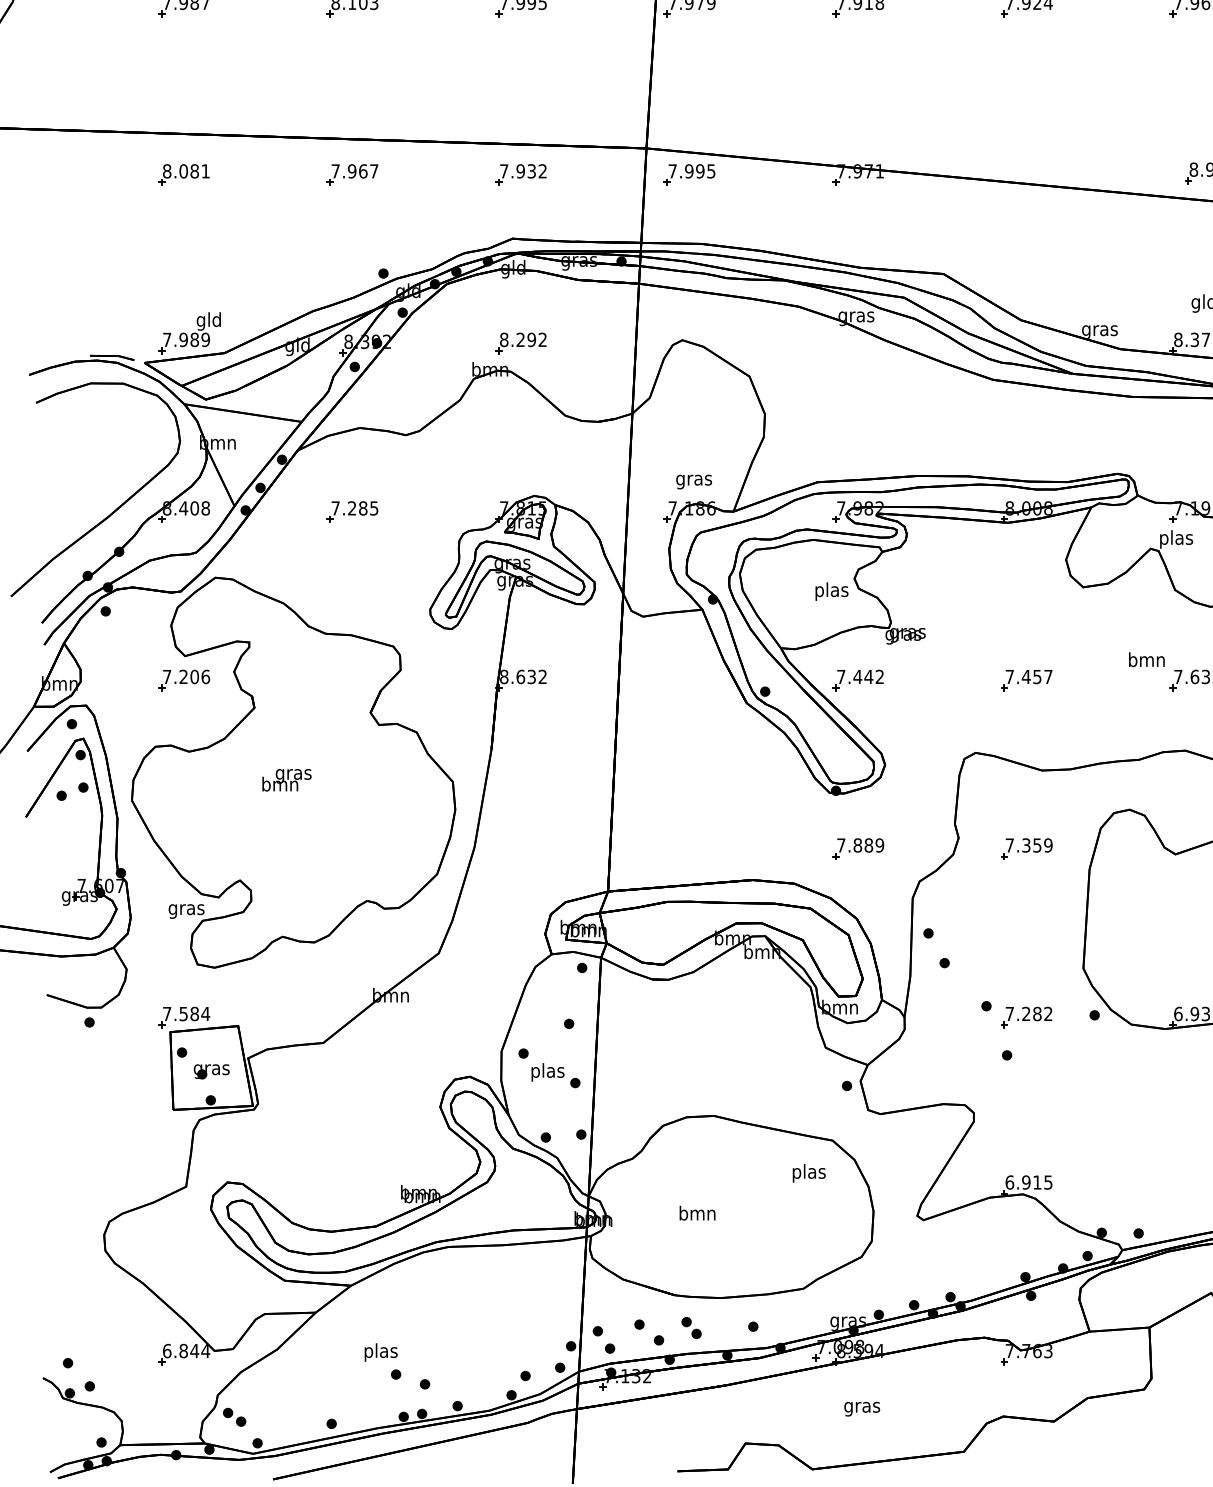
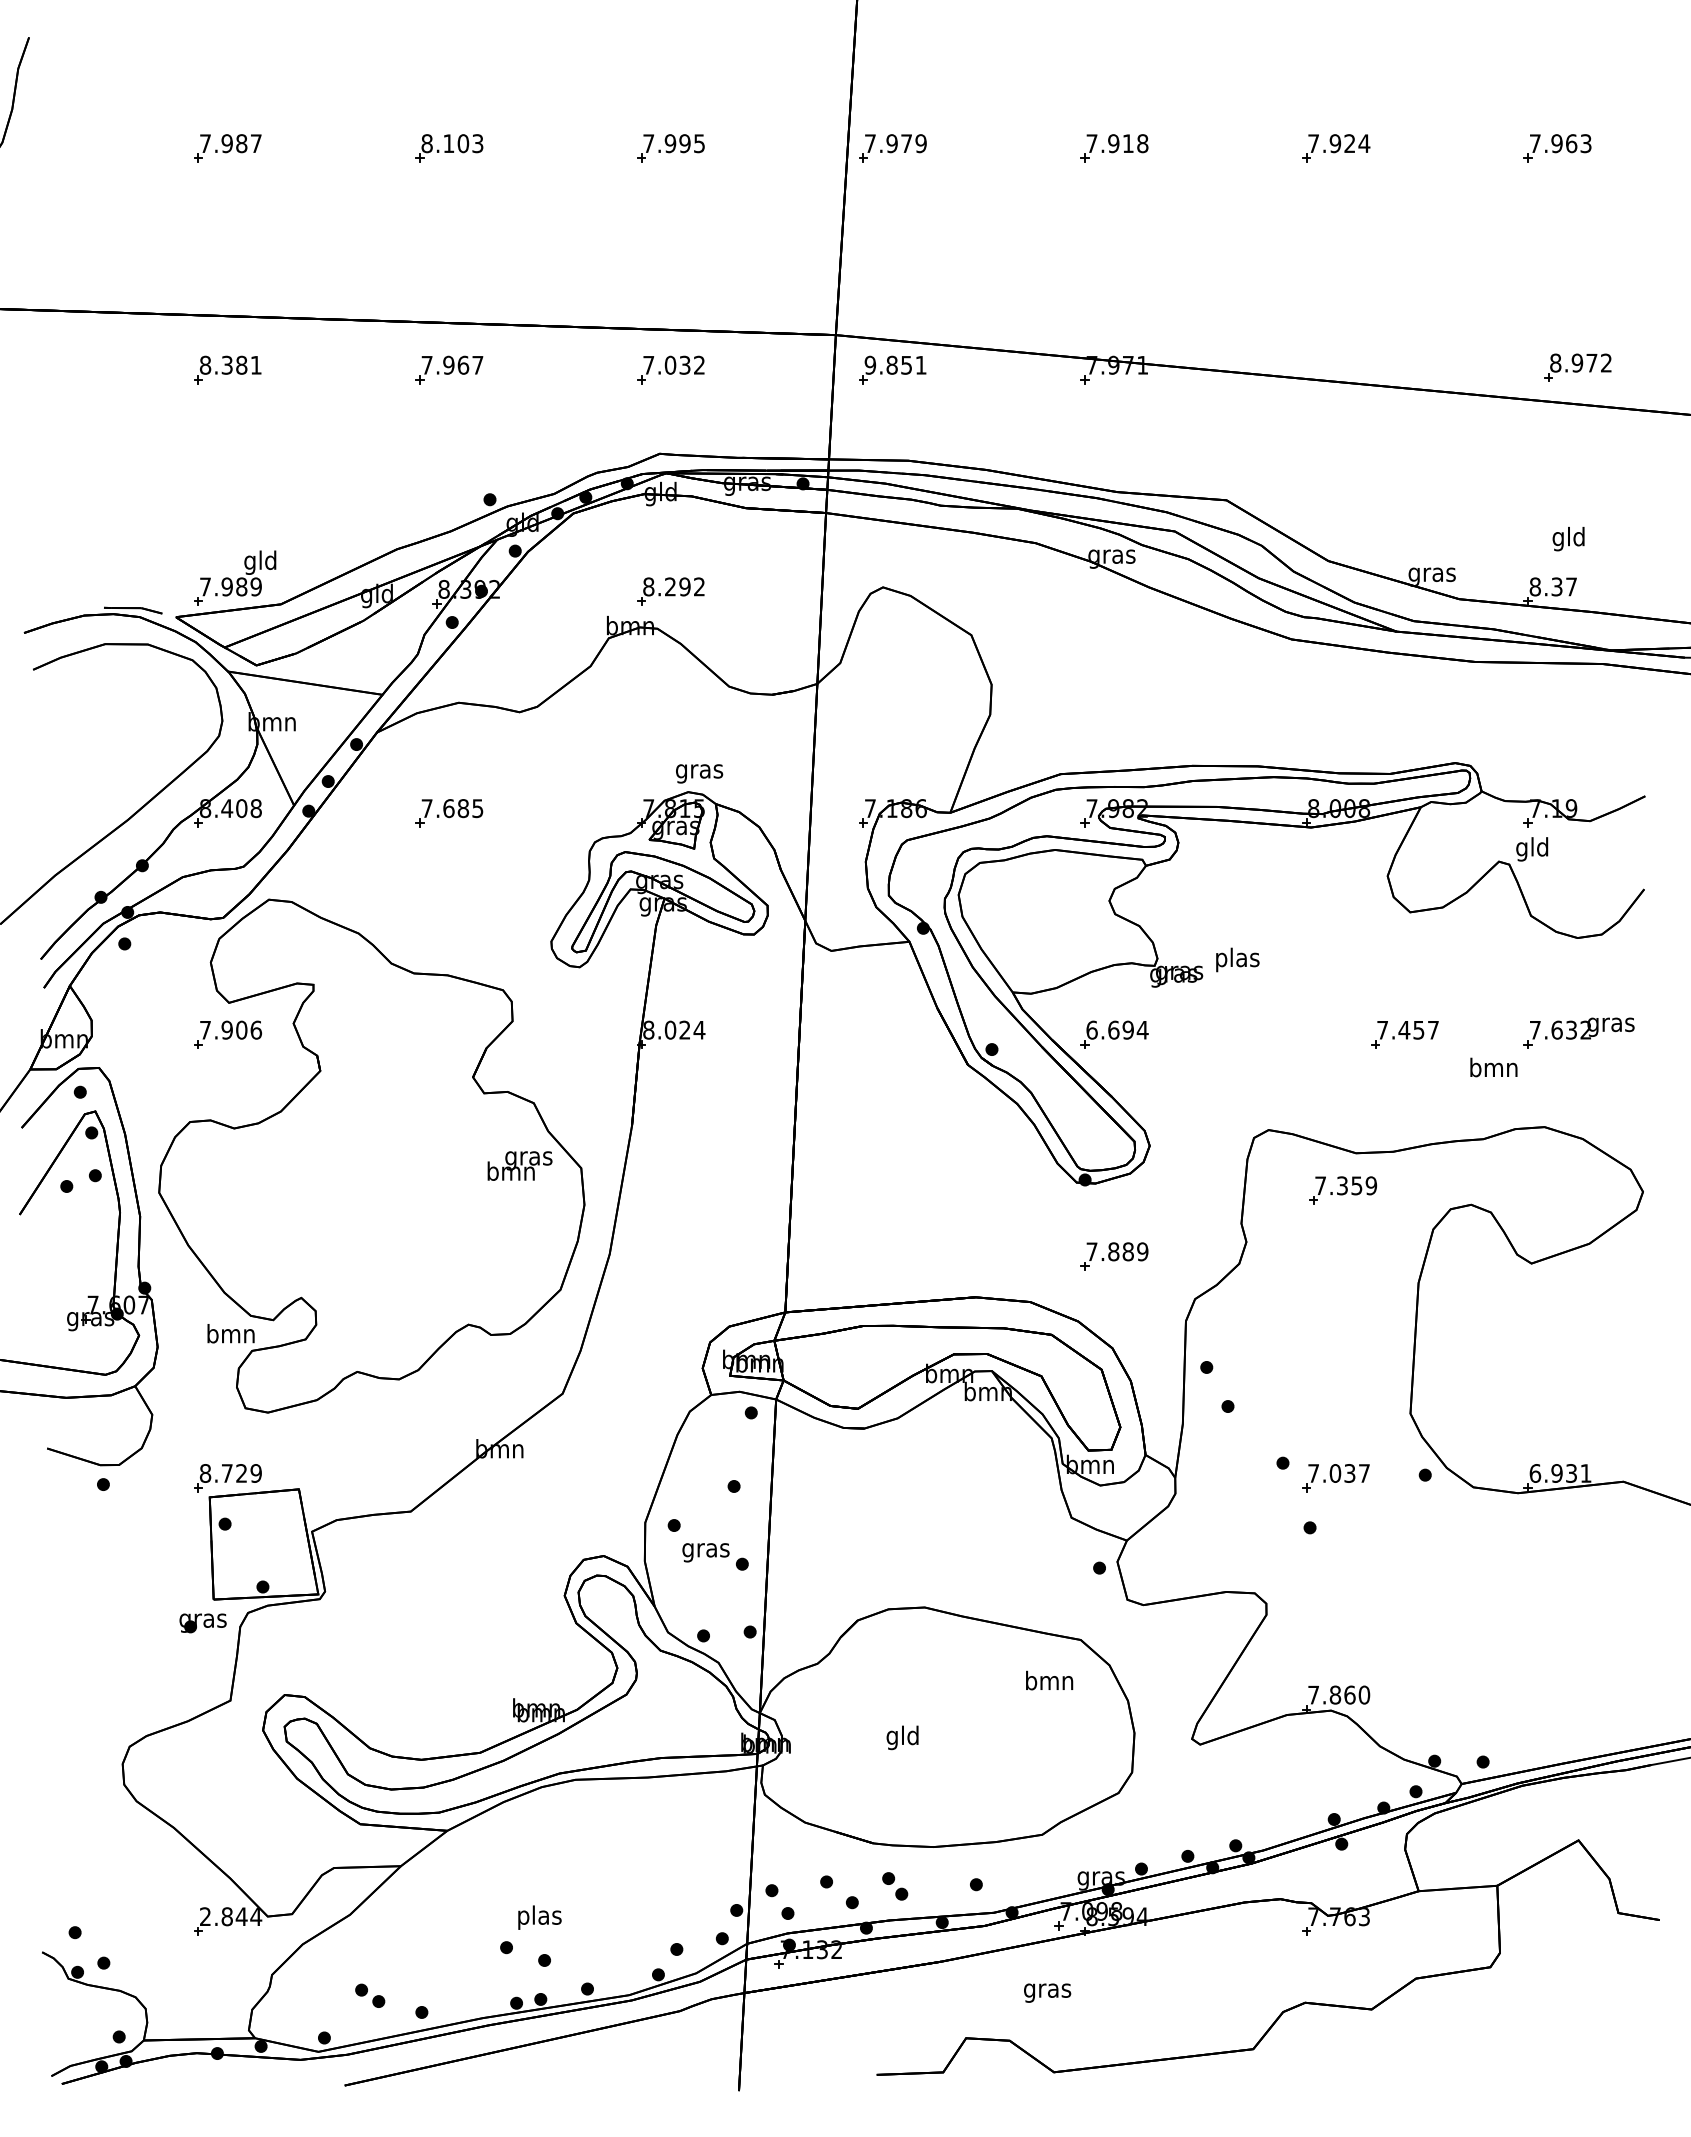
text: (183, 170) -> (226, 364), 8.081 -> 8.381
text: (691, 170) -> (895, 364), 7.995 -> 9.851
text: (520, 171) -> (670, 365), 7.932 -> 7.032
text: (694, 481) -> (699, 773), moved
text: (351, 508) -> (448, 808), 7.285 -> 7.685
text: (1176, 539) -> (1532, 849), plas -> gld
text: (831, 591) -> (1237, 959), moved
text: (1146, 659) -> (1493, 1067), moved
text: (183, 676) -> (226, 1029), 7.206 -> 7.906
text: (531, 676) -> (684, 1029), 8.632 -> 8.024
text: (860, 676) -> (1117, 1029), 7.442 -> 6.694
part: (1026, 680) -> (1404, 1034), moved
text: (286, 779) -> (519, 1165), moved
part: (1027, 849) -> (1343, 1190), moved
text: (186, 909) -> (230, 1336), gras -> bmn
text: (186, 1014) -> (230, 1473), 7.584 -> 8.729
text: (1037, 1014) -> (1349, 1473), 7.282 -> 7.037
part: (211, 1071) -> (202, 1623), moved
text: (547, 1072) -> (705, 1550), plas -> gras
text: (808, 1172) -> (1049, 1682), plas -> bmn
text: (1029, 1182) -> (1339, 1694), 6.915 -> 7.860
text: (697, 1214) -> (902, 1737), bmn -> gld
text: (167, 1350) -> (205, 1916), 6.844 -> 2.844
text: (380, 1352) -> (539, 1917), moved
text: (862, 1408) -> (1047, 1992), moved
part: (234, 1417) -> (370, 1995), moved

